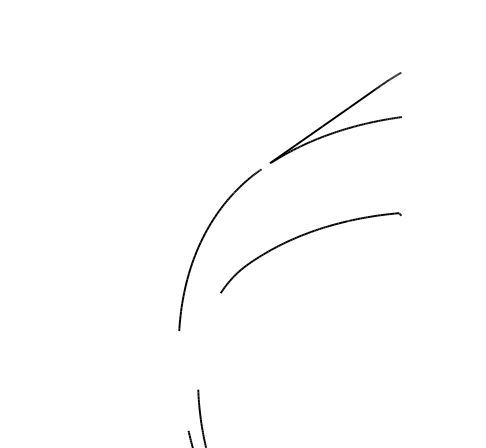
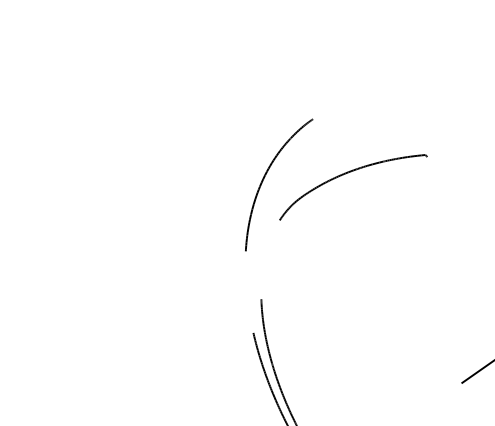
part: (335, 117) -> (373, 76), removed

